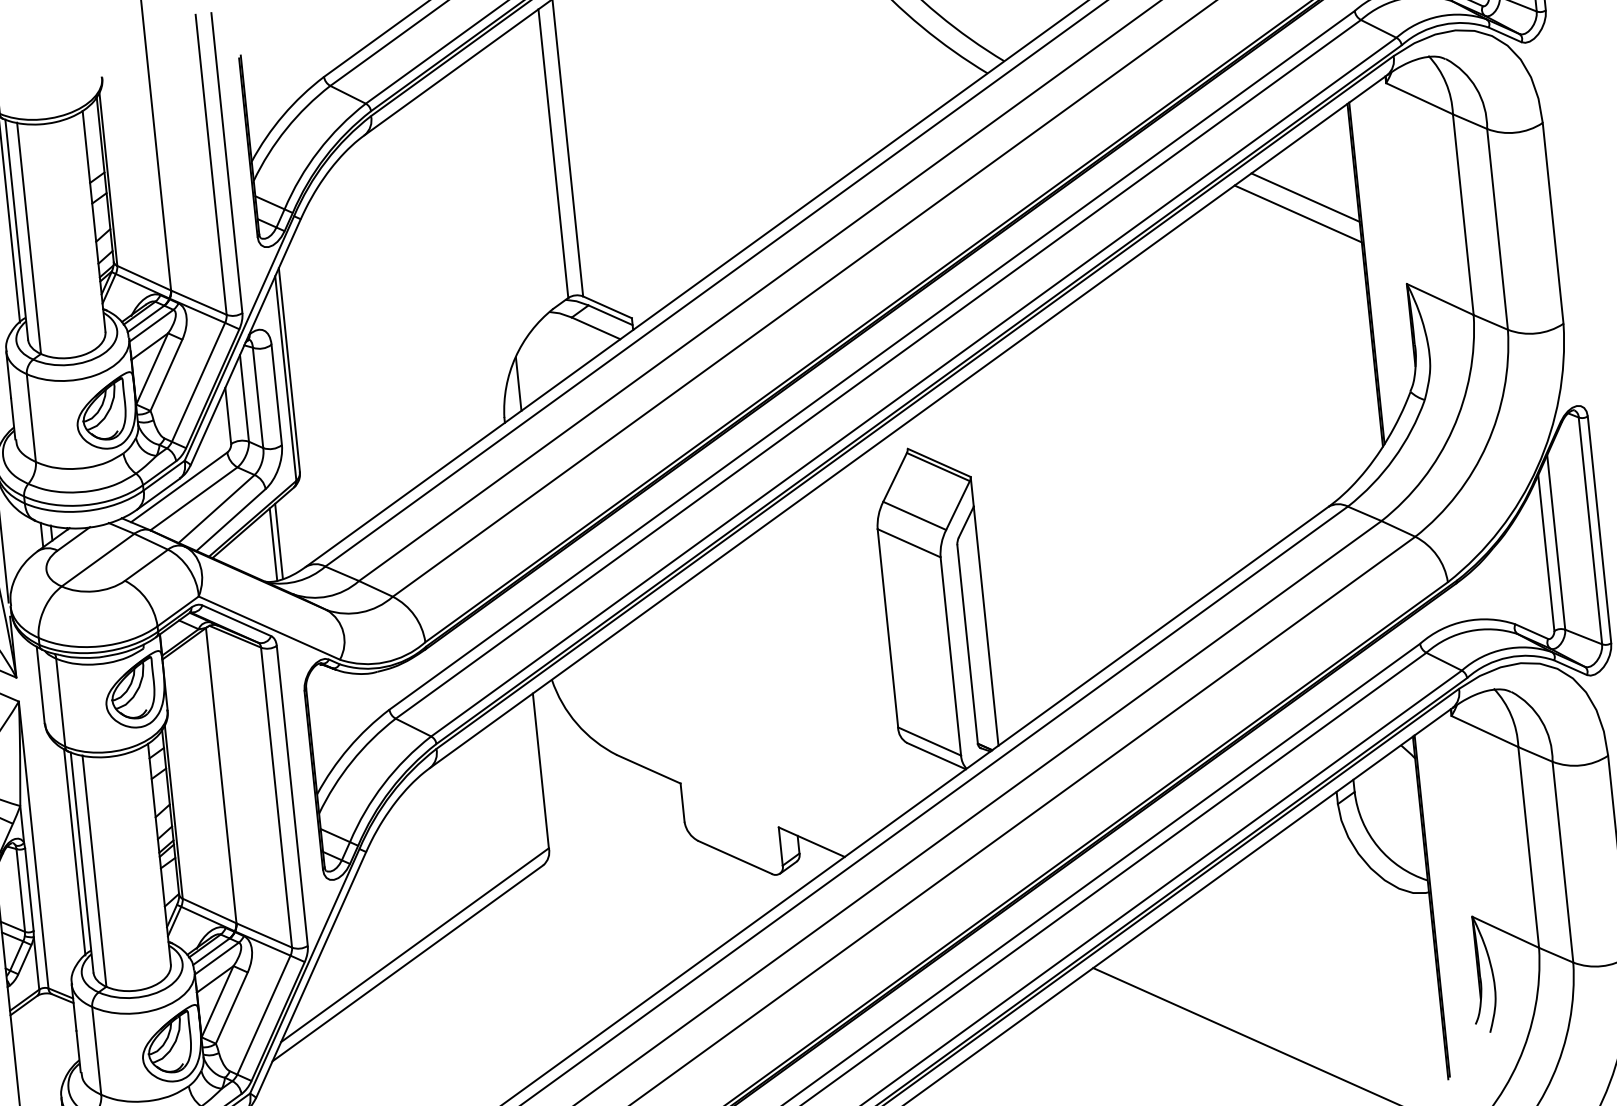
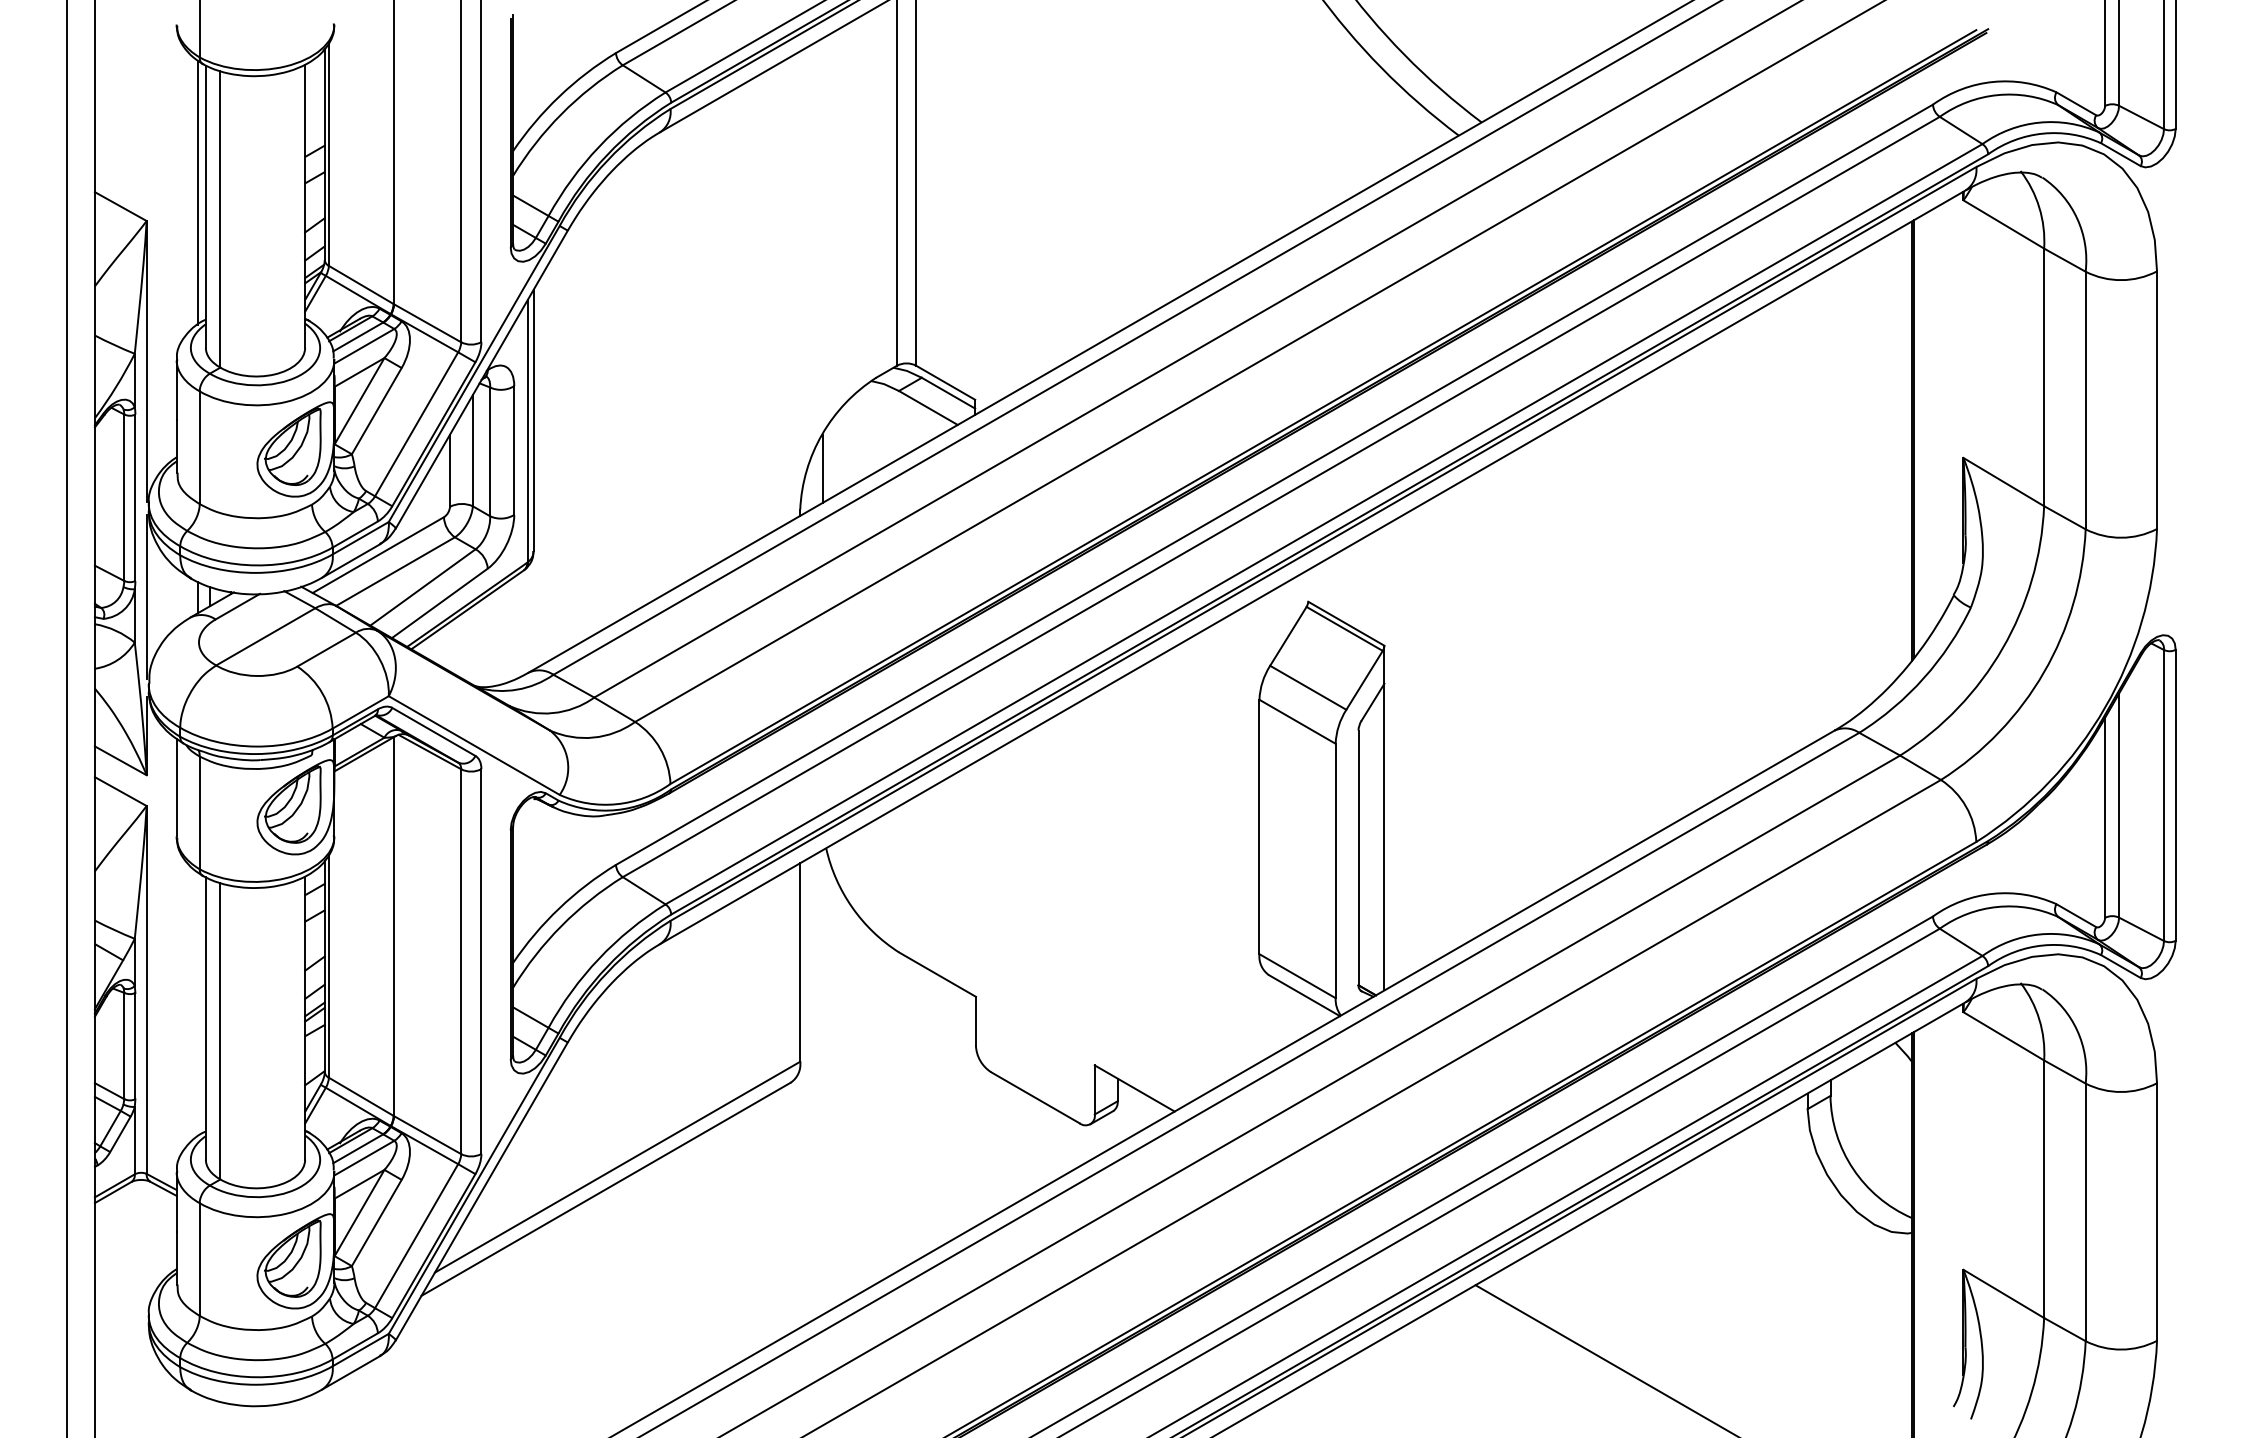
line: (1305, 197) -> (1845, 334), removed
line: (1298, 213) -> (1834, 354), removed
line: (278, 541) -> (497, 636), removed
line: (273, 544) -> (490, 639), removed
line: (74, 852) -> (197, 1004), removed

